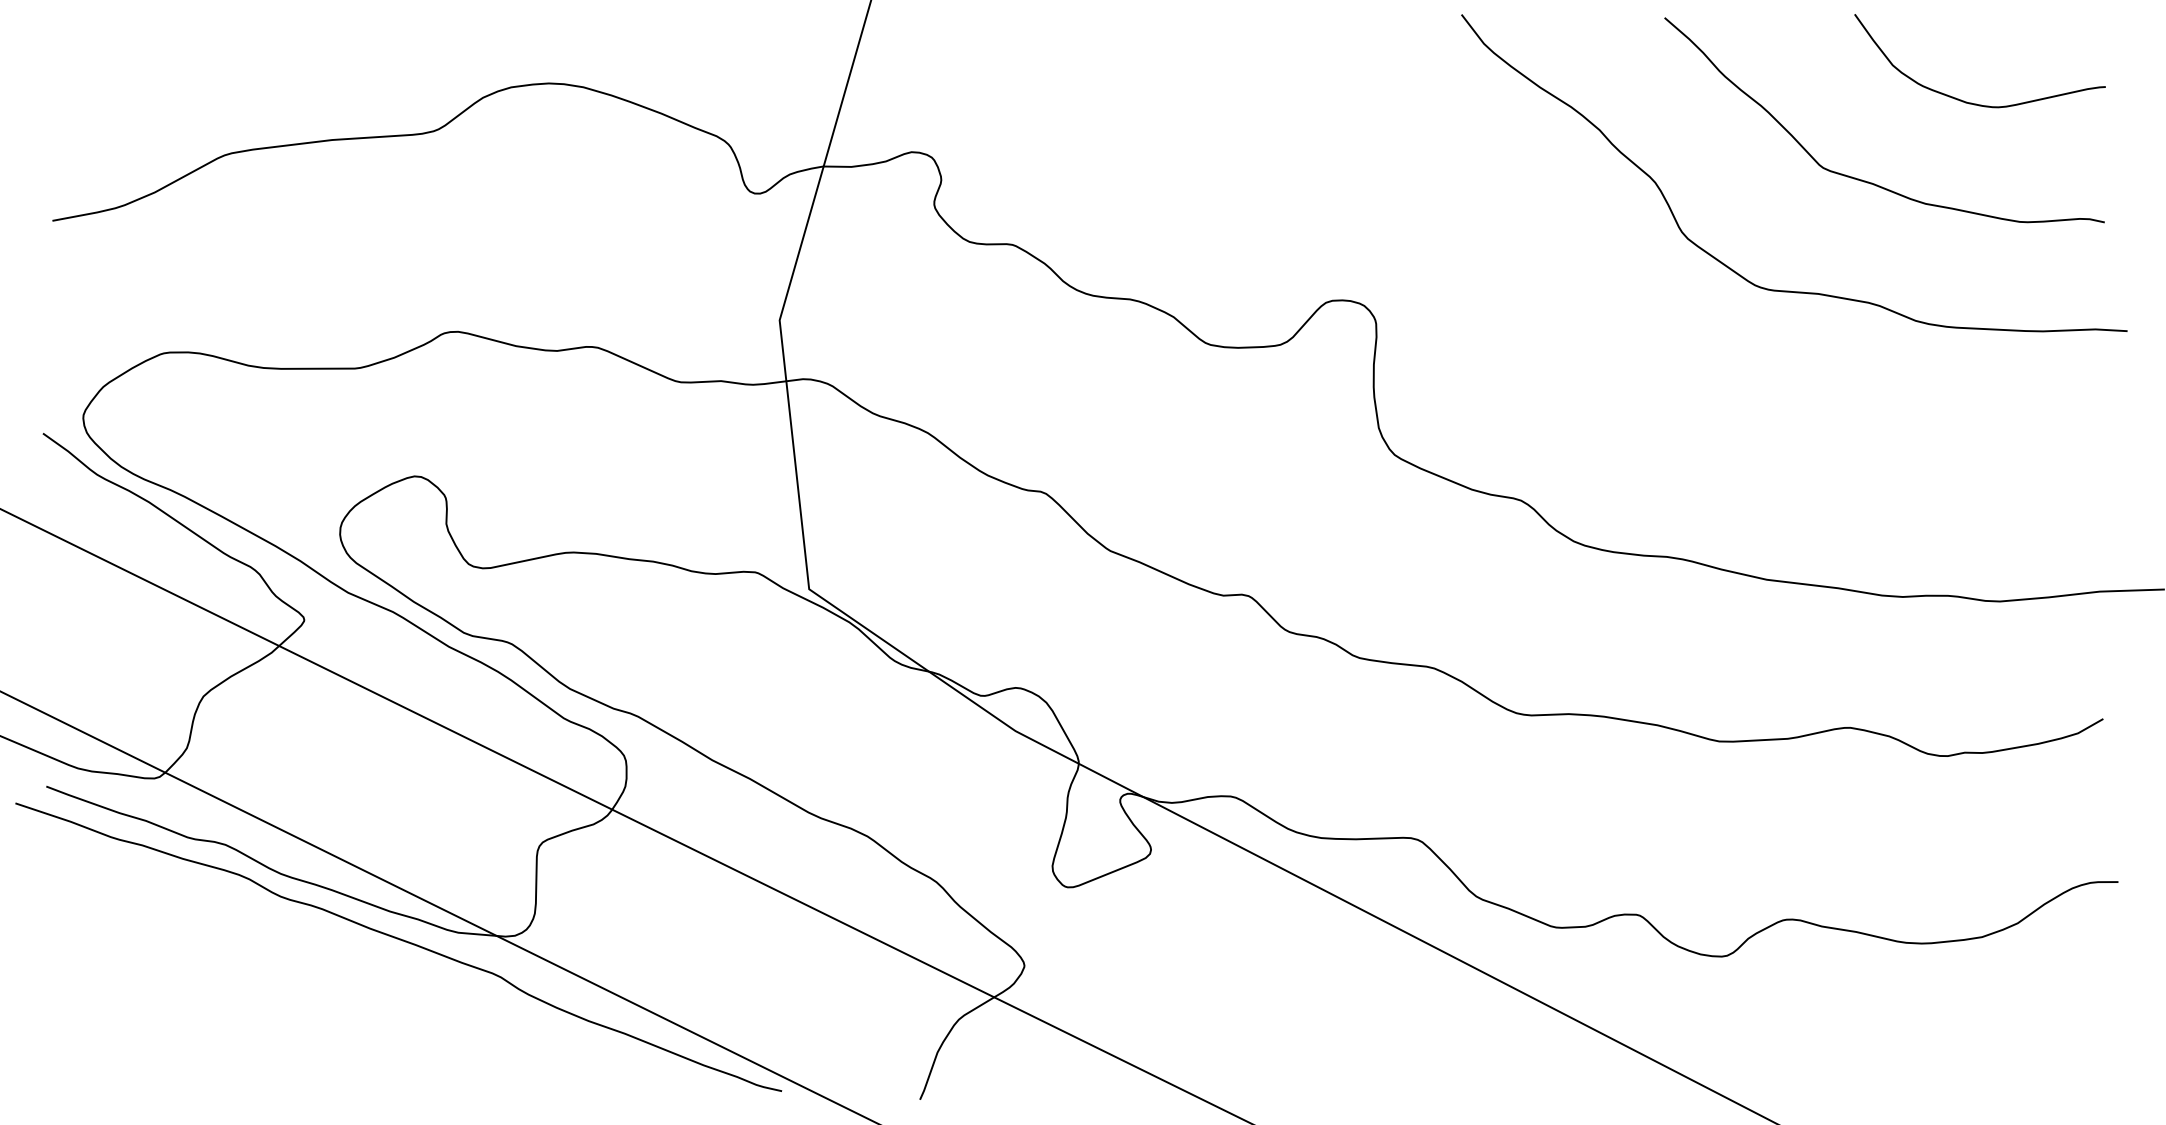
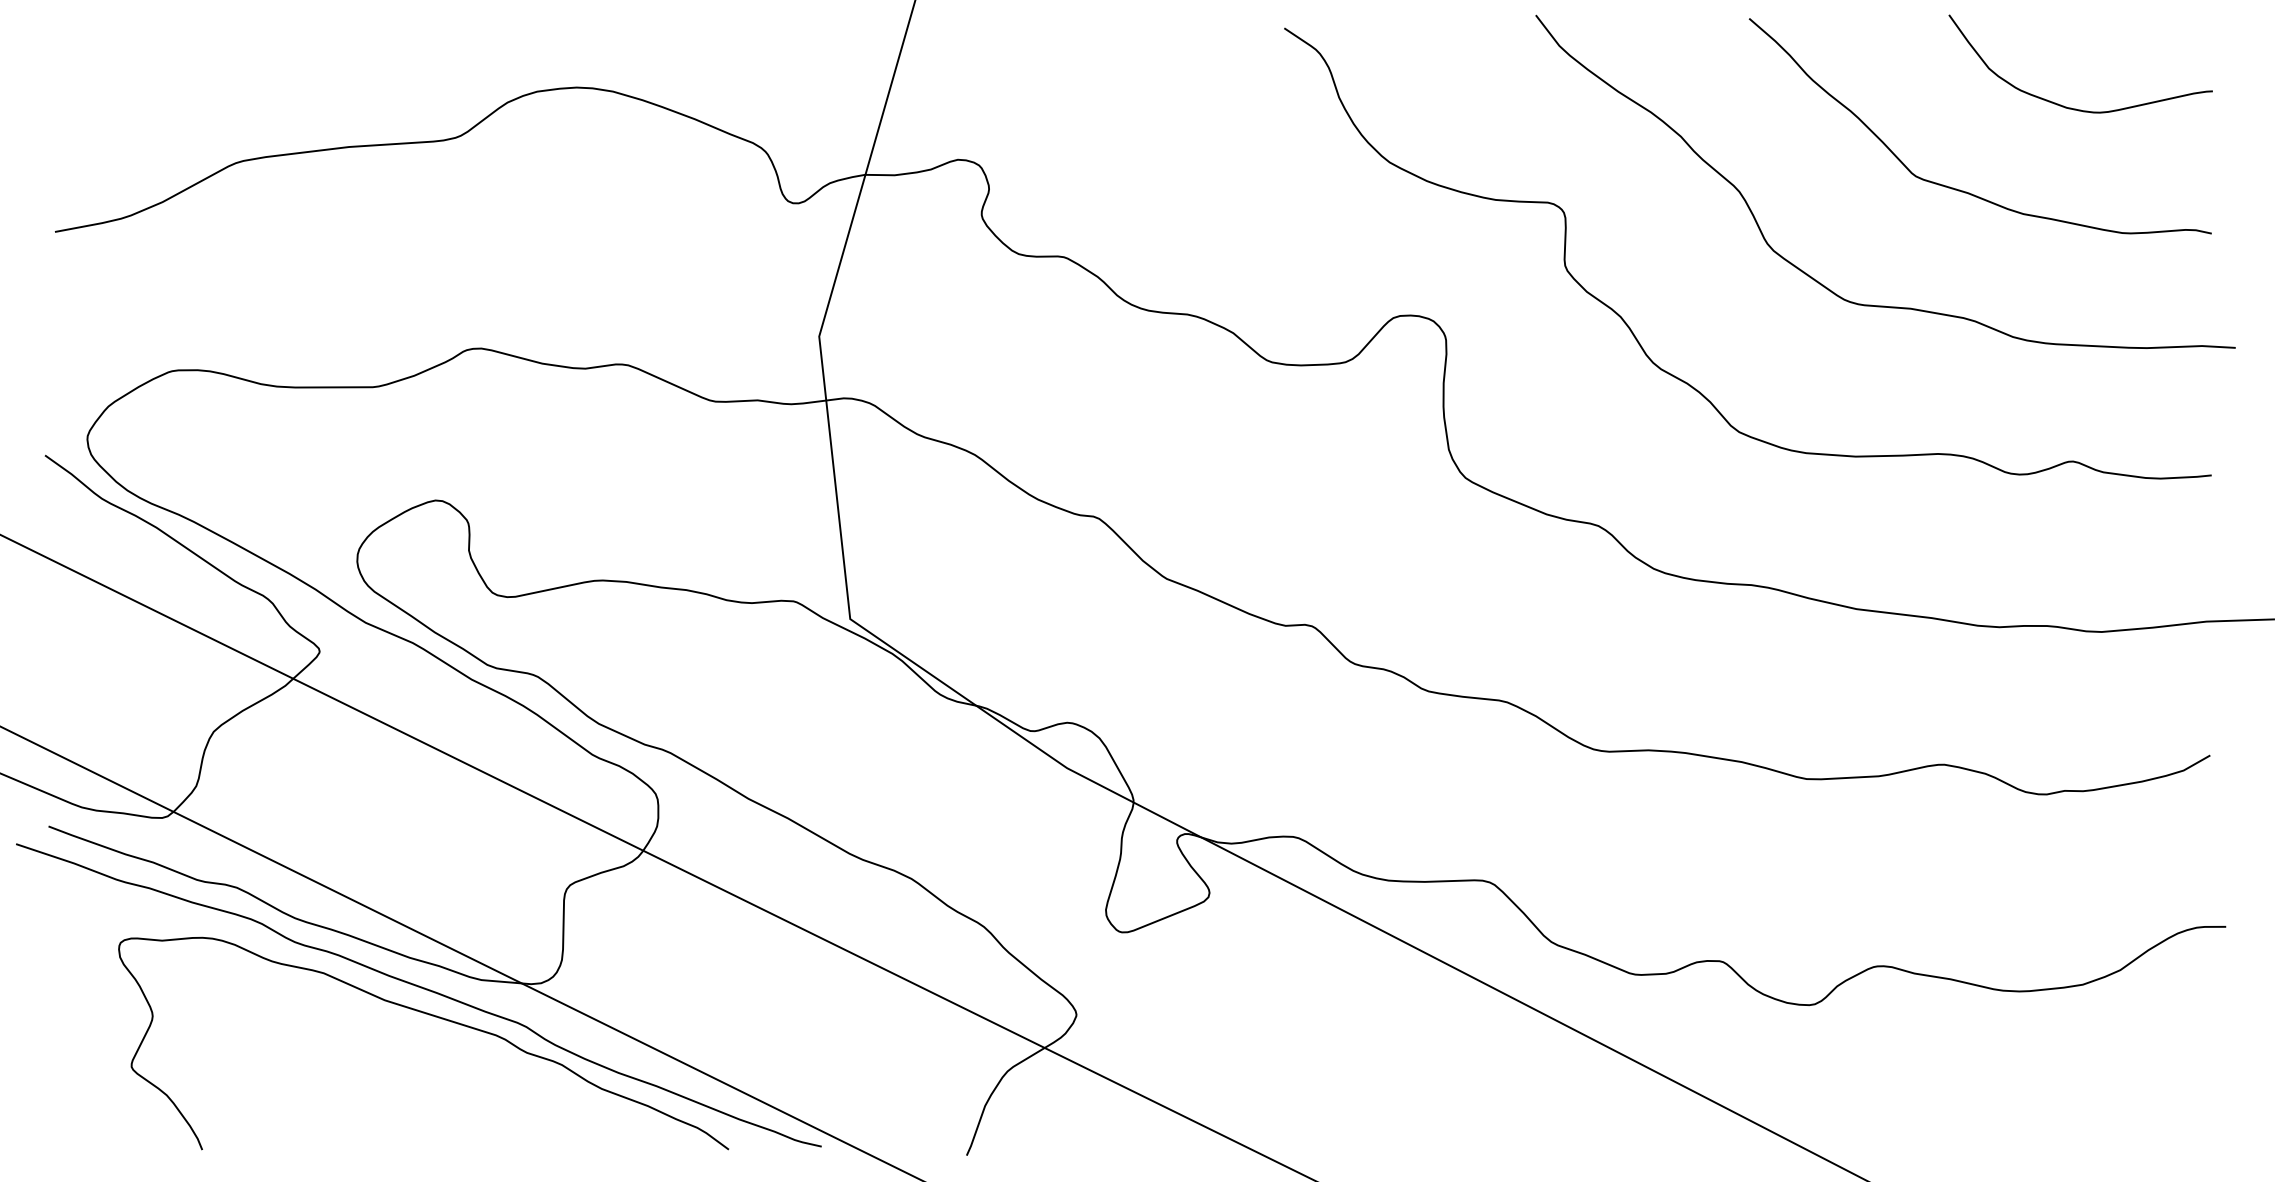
curve: (1553, 314) -> (1632, 330), added
curve: (411, 967) -> (432, 1016), added

